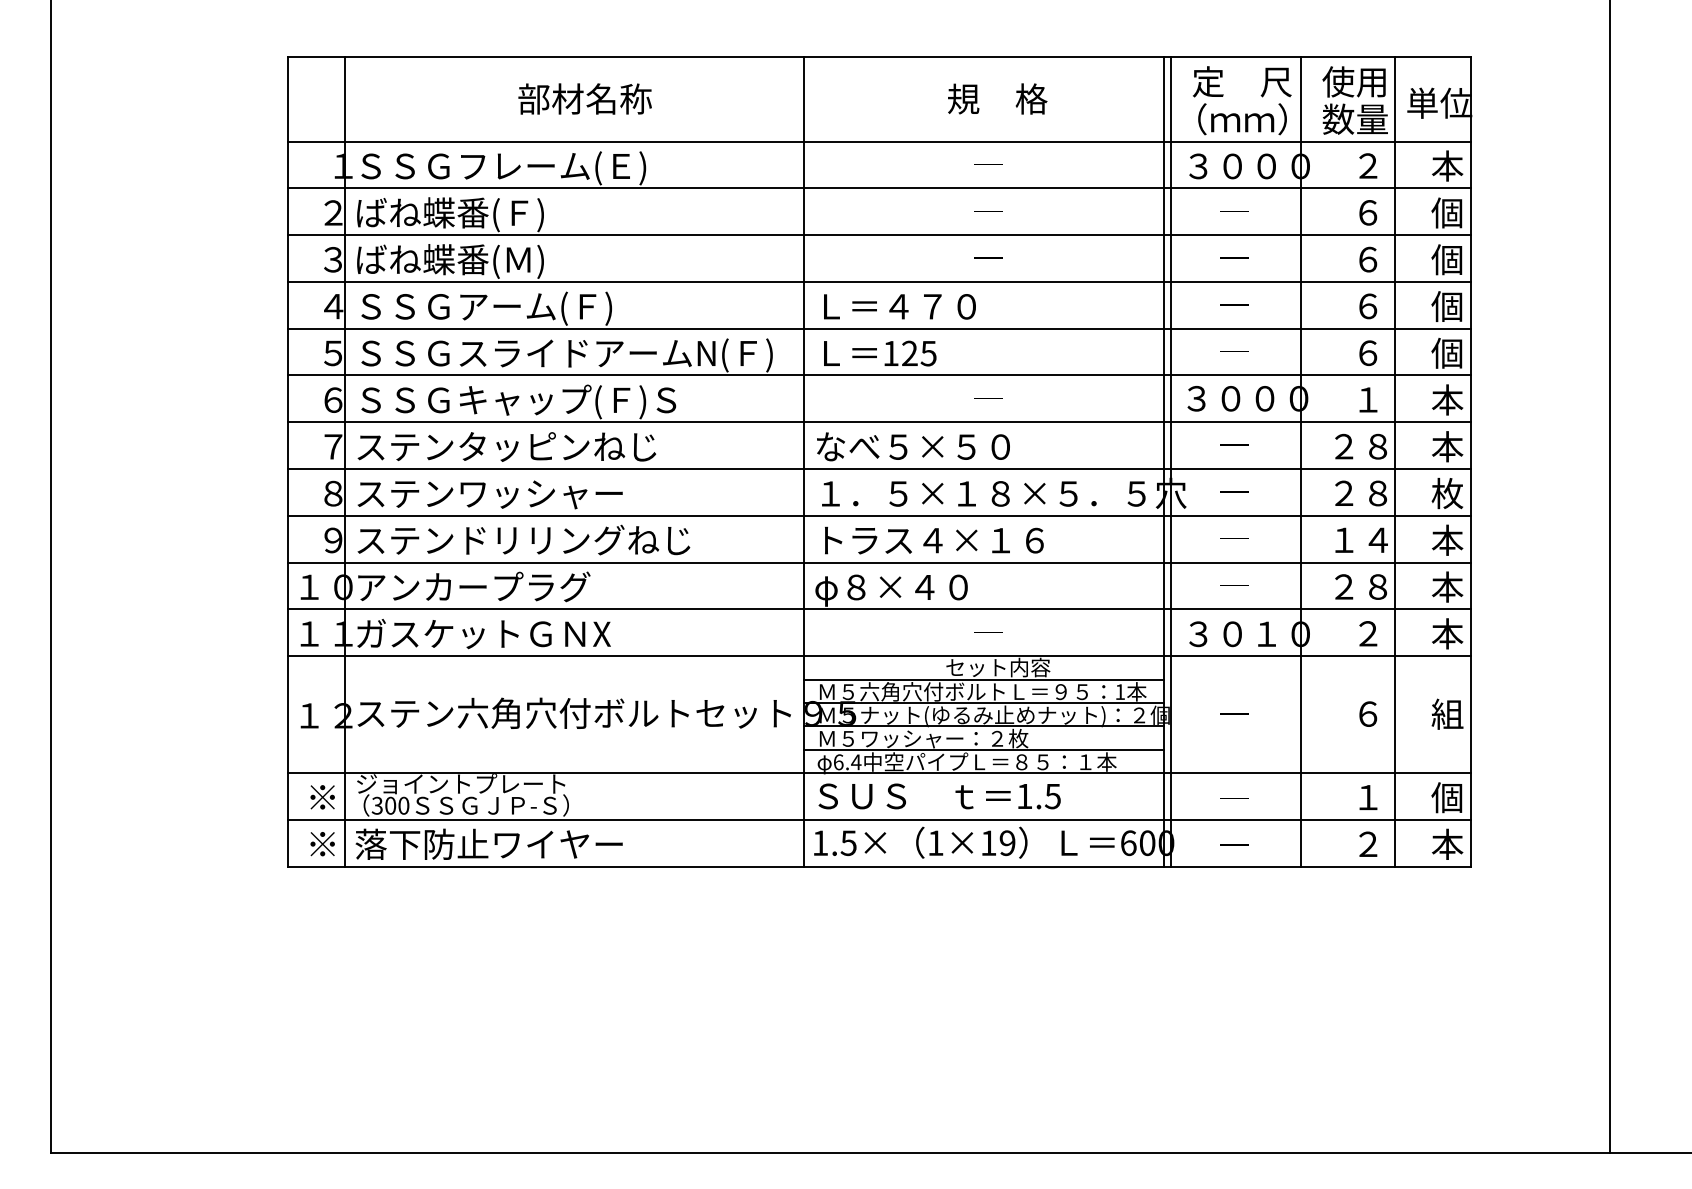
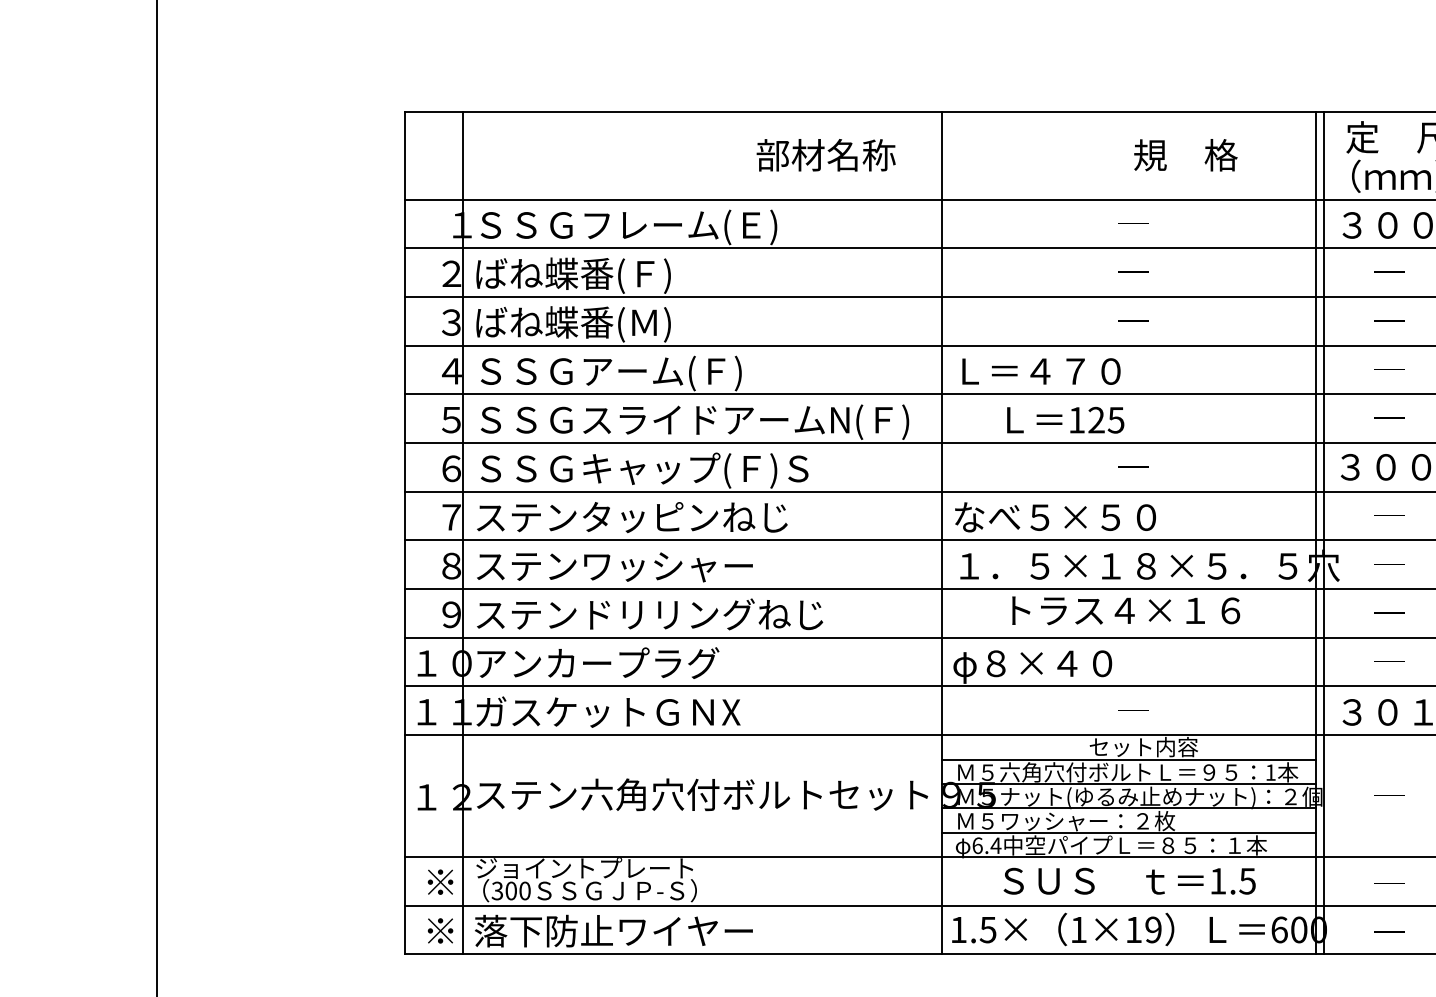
text: (584, 98) -> (825, 154), moved
text: (997, 98) -> (1185, 154), moved
text: (880, 353) -> (1065, 420), moved
text: (934, 540) -> (1126, 610), moved
text: (939, 796) -> (1129, 881), moved

